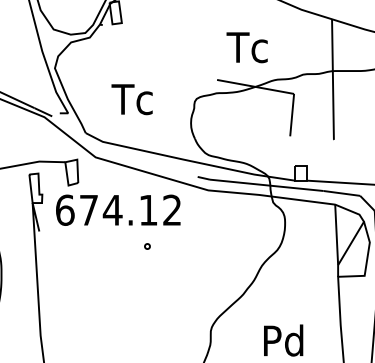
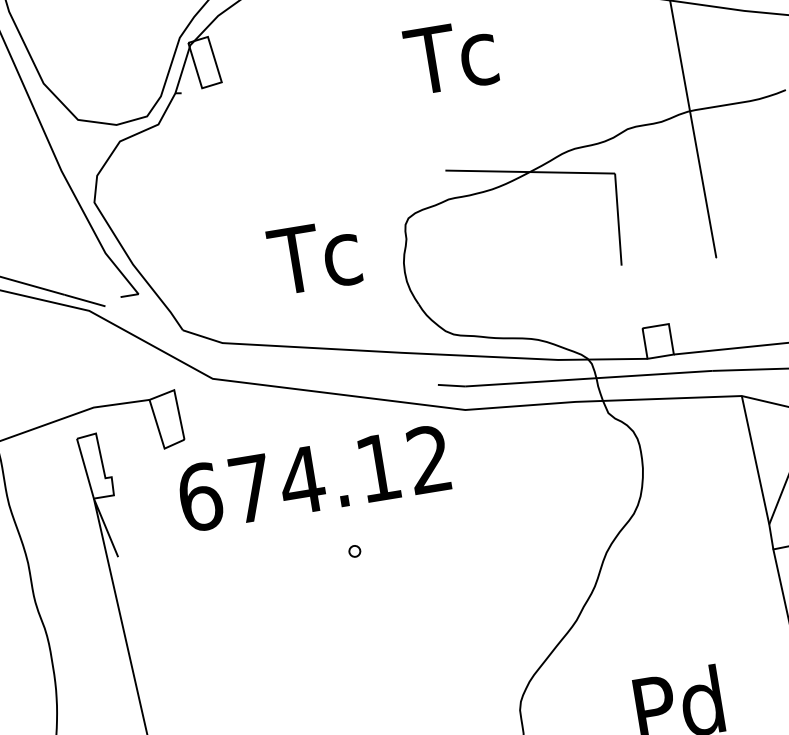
text: (246, 47) -> (449, 56), moved
text: (131, 99) -> (313, 257), moved
text: (118, 209) -> (314, 476), moved

